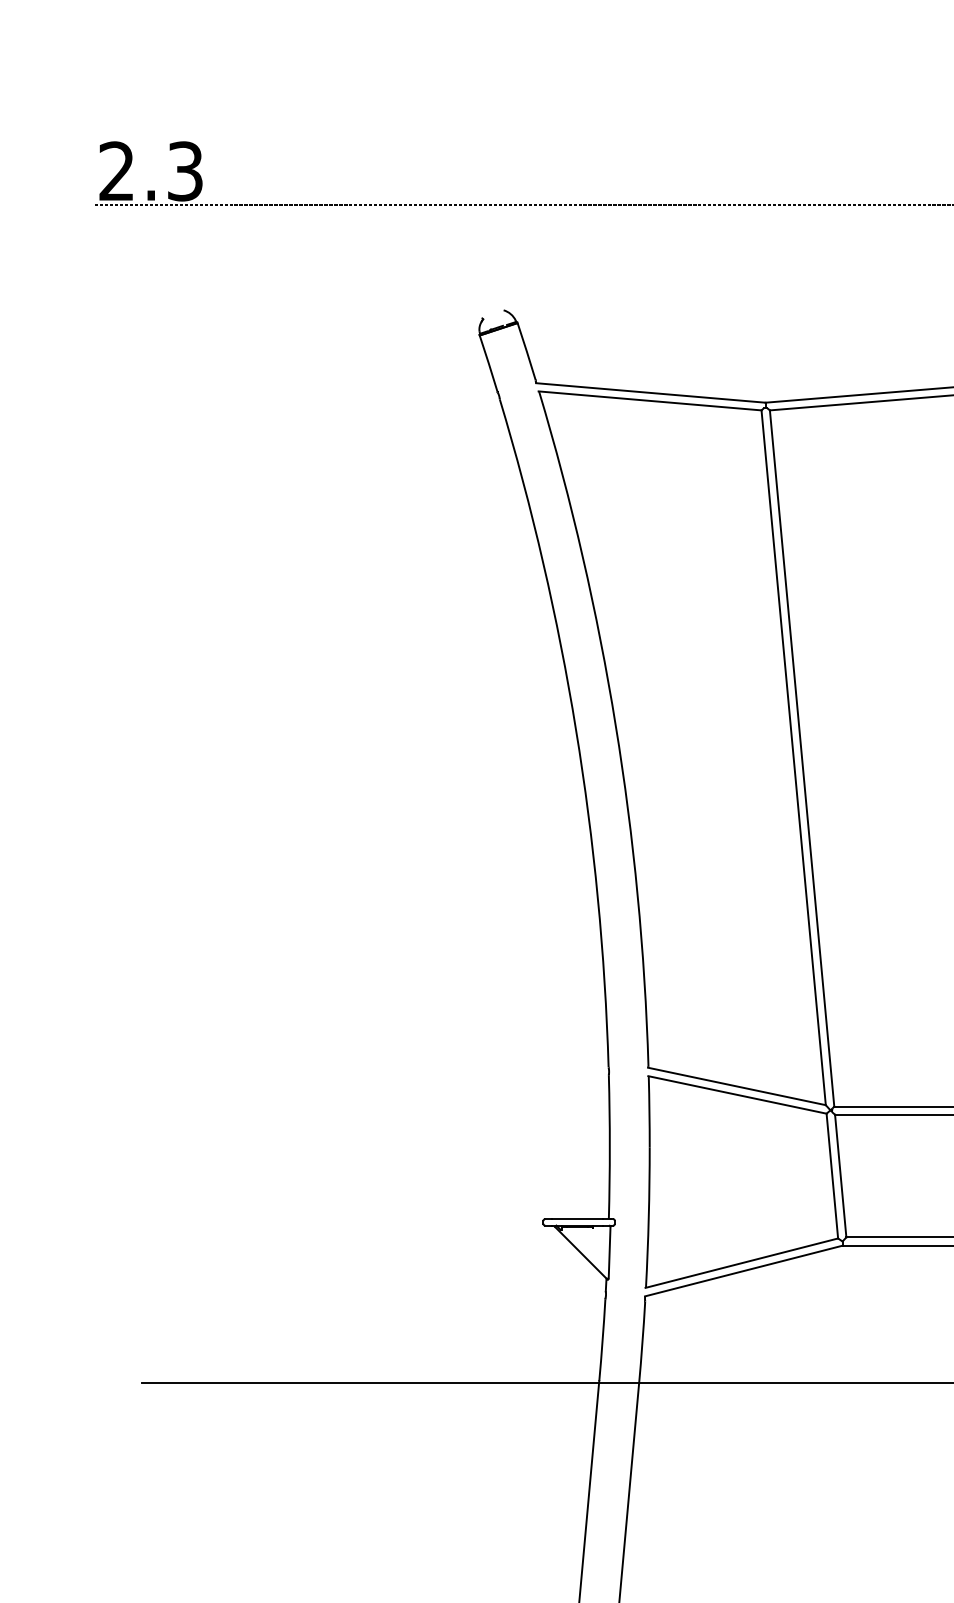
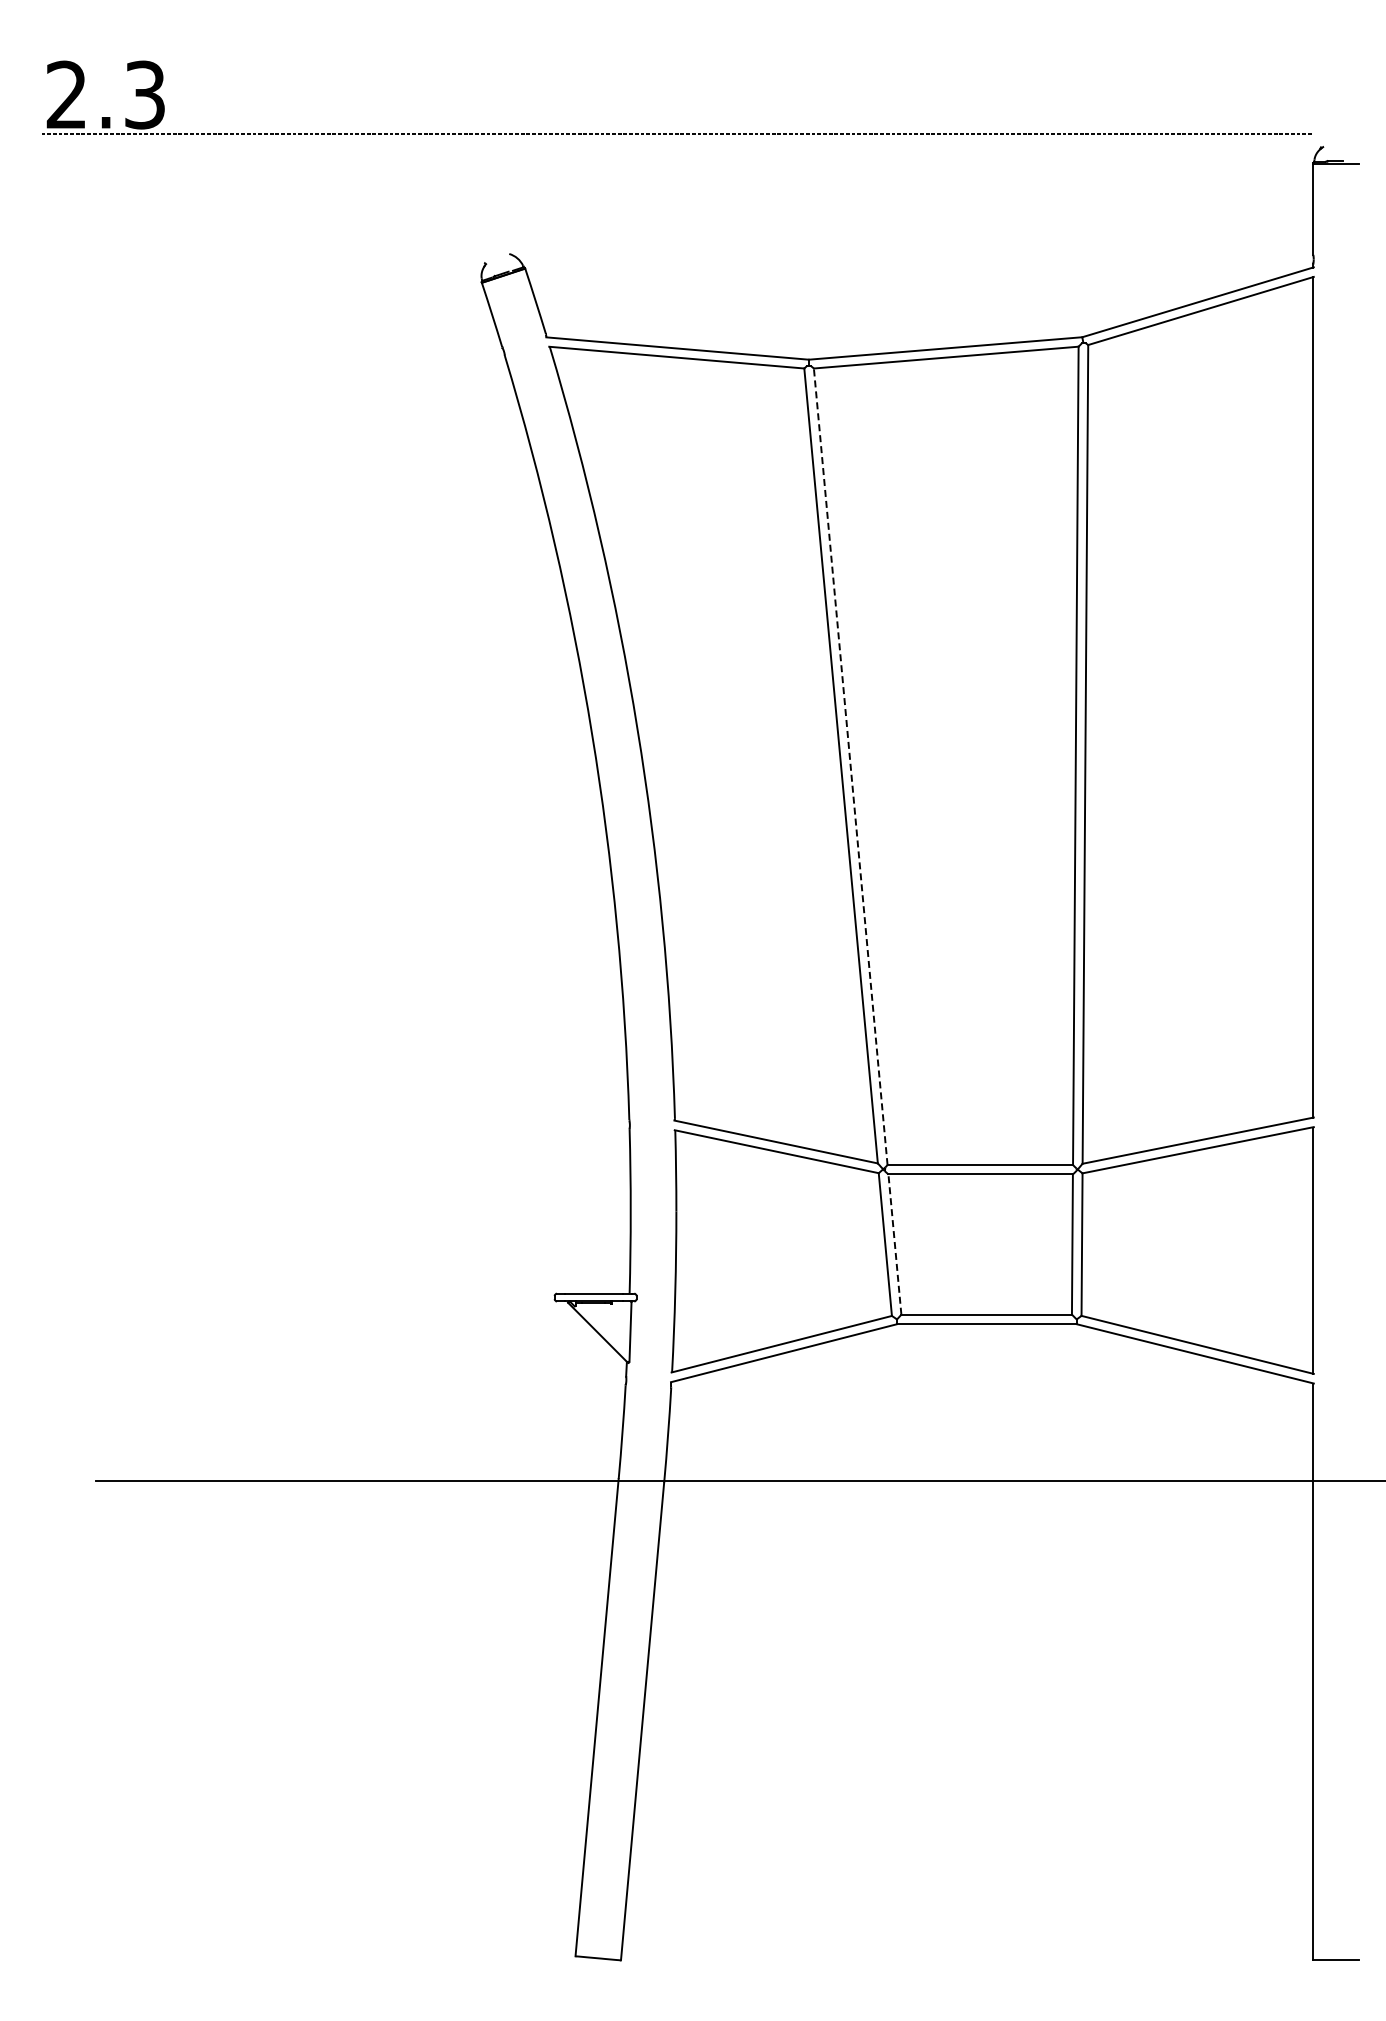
line: (801, 758) -> (850, 766), solid -> dashed
line: (840, 1176) -> (894, 1244), solid -> dashed

